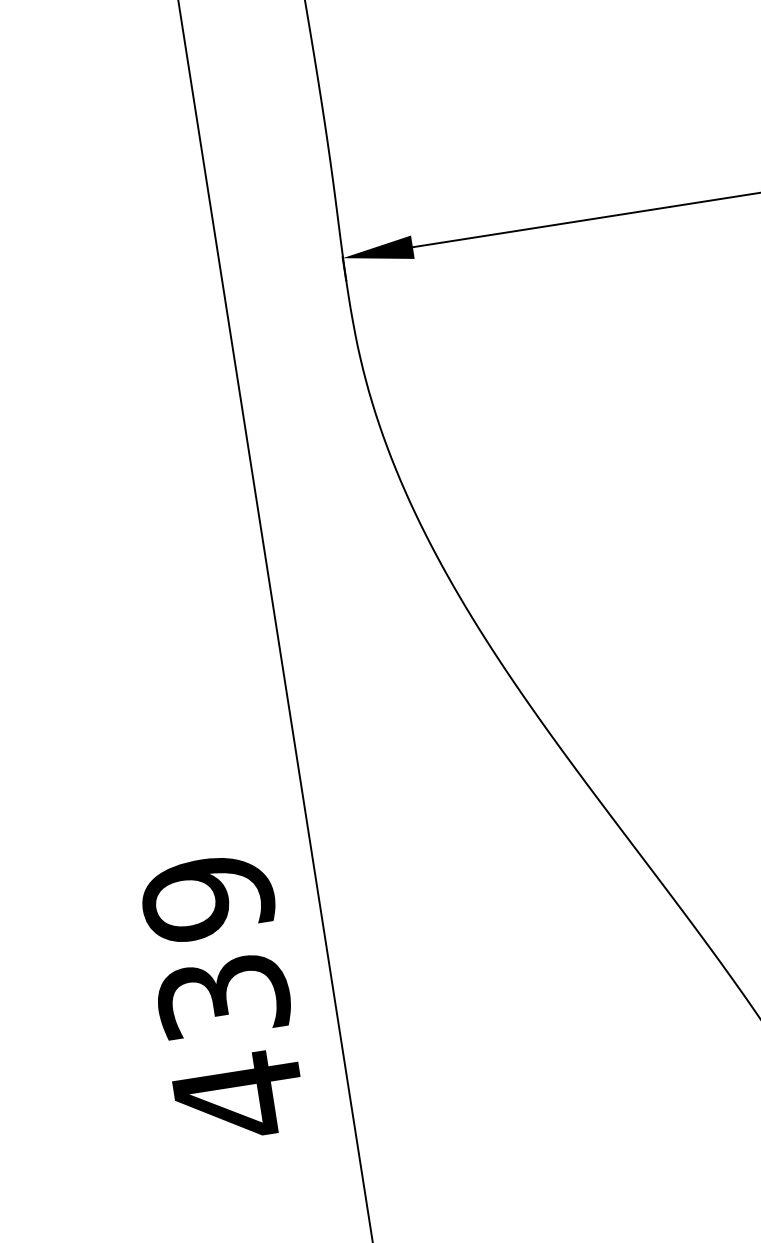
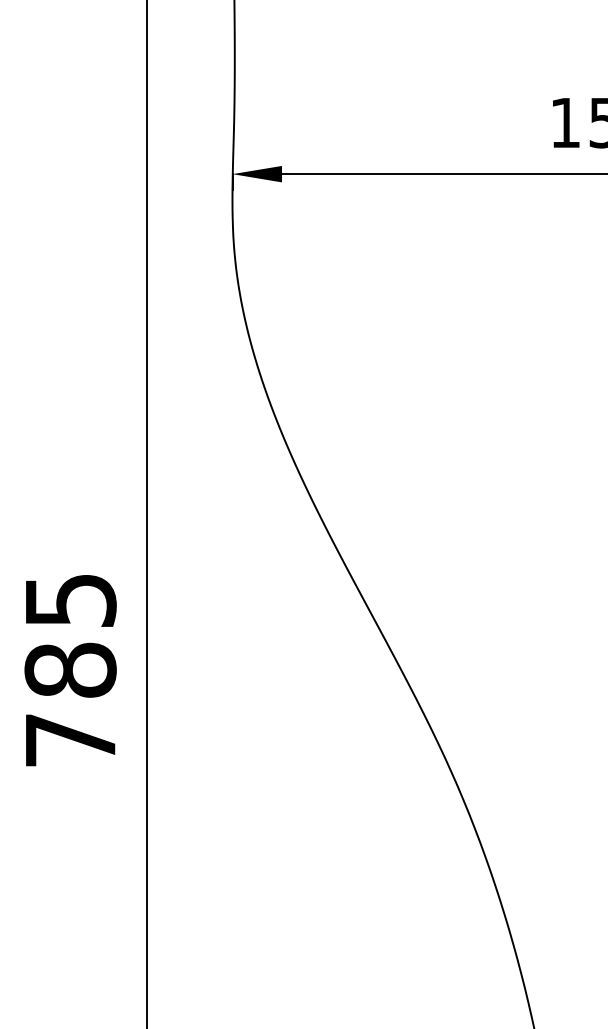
text: (223, 998) -> (70, 671), 439 -> 785

